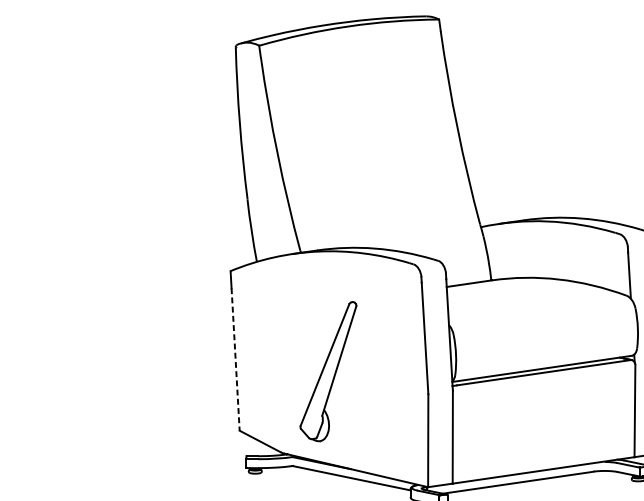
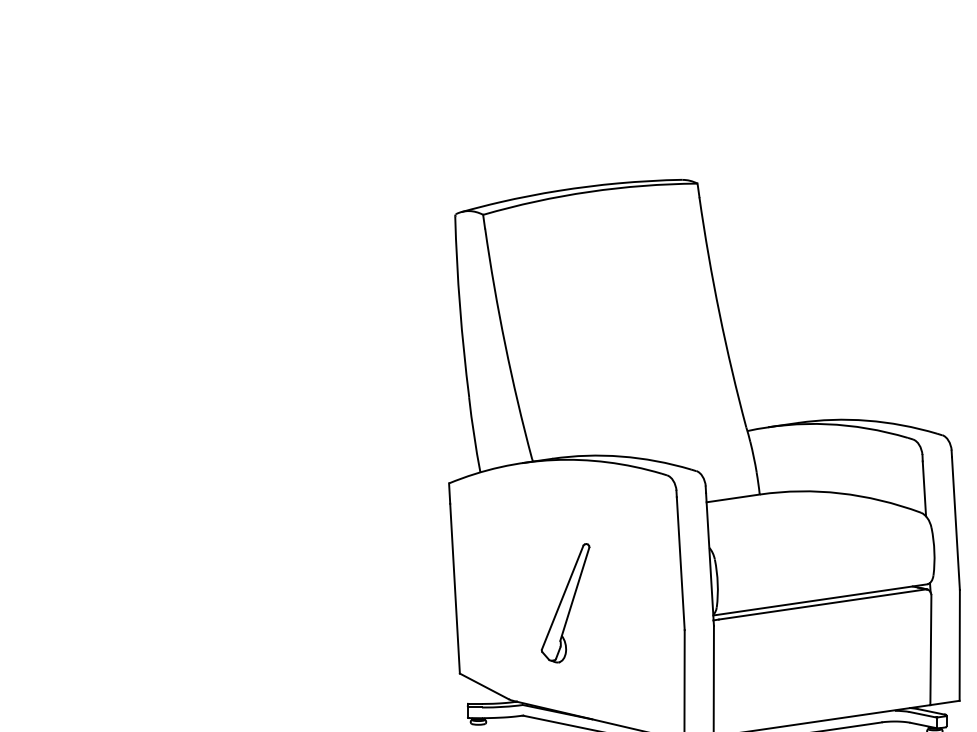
line: (236, 360) -> (455, 589), dashed -> solid
part: (328, 371) -> (565, 603), size x0.71

